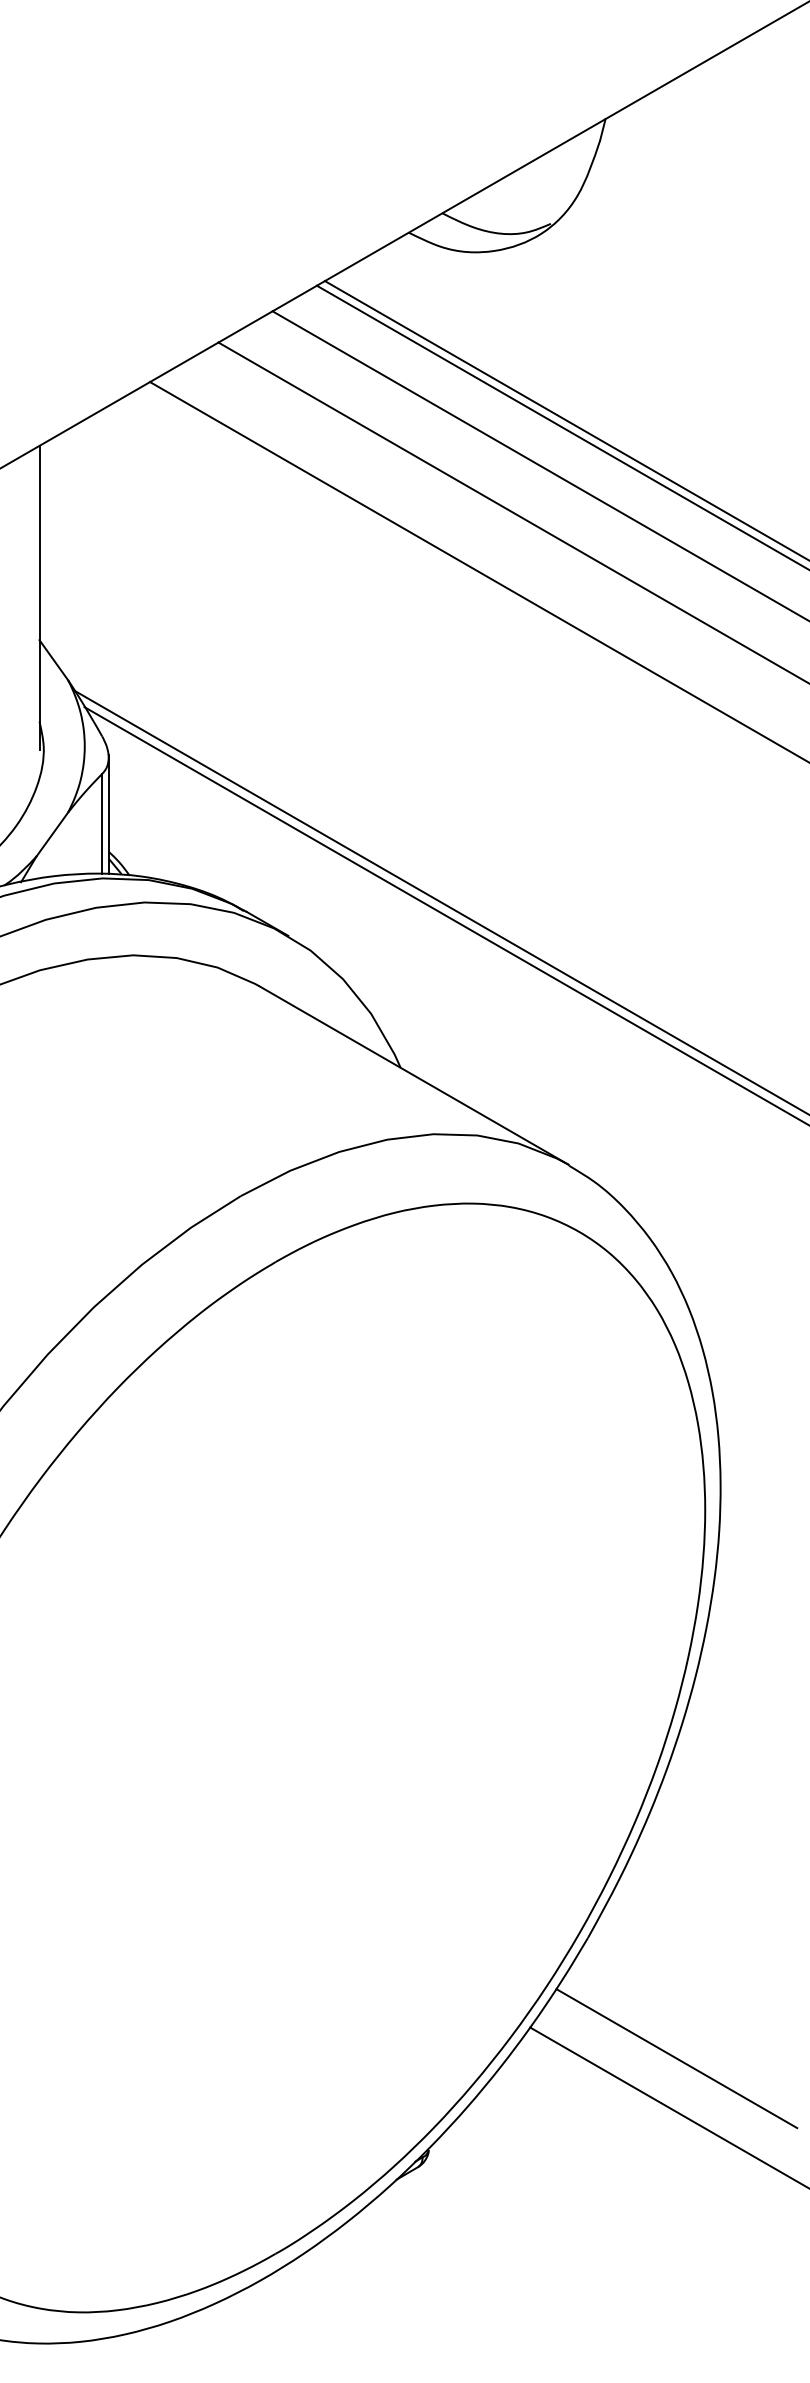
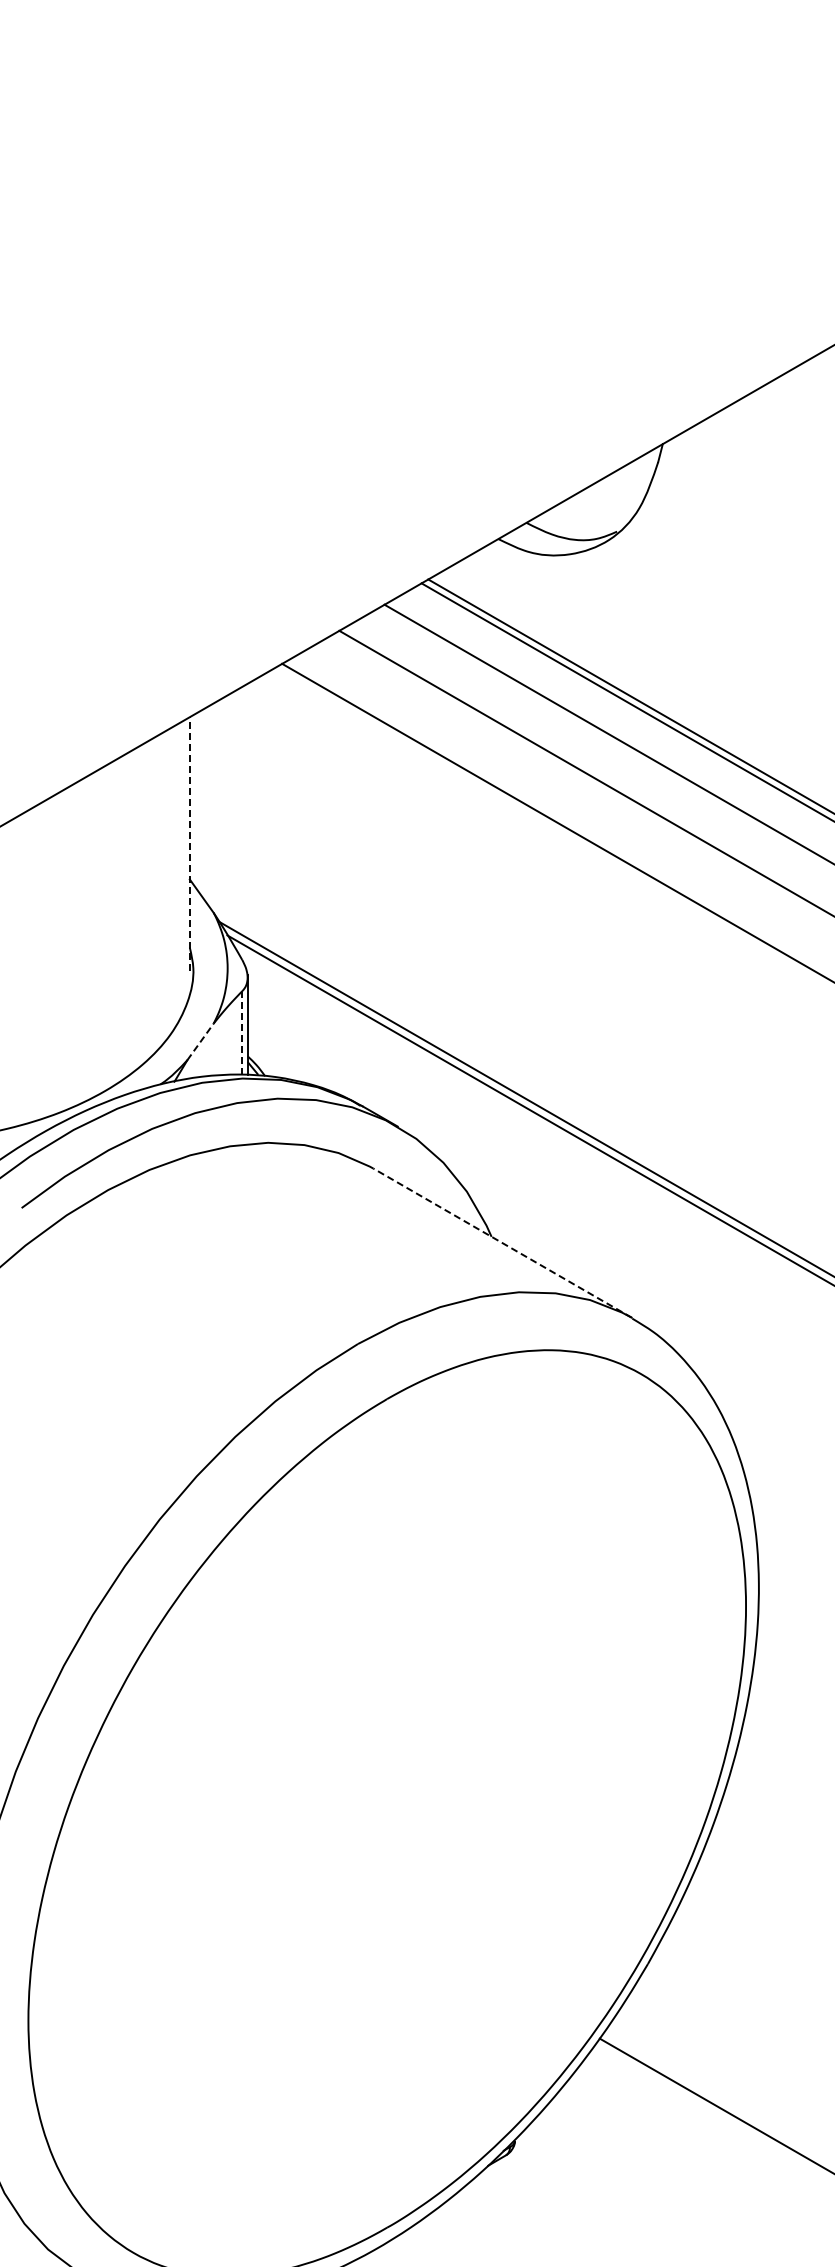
line: (39, 598) -> (189, 844), solid -> dashed
line: (102, 823) -> (242, 1032), solid -> dashed
line: (52, 834) -> (200, 1041), solid -> dashed
line: (413, 1074) -> (502, 1242), solid -> dashed
line: (675, 2058) -> (721, 2064), removed

